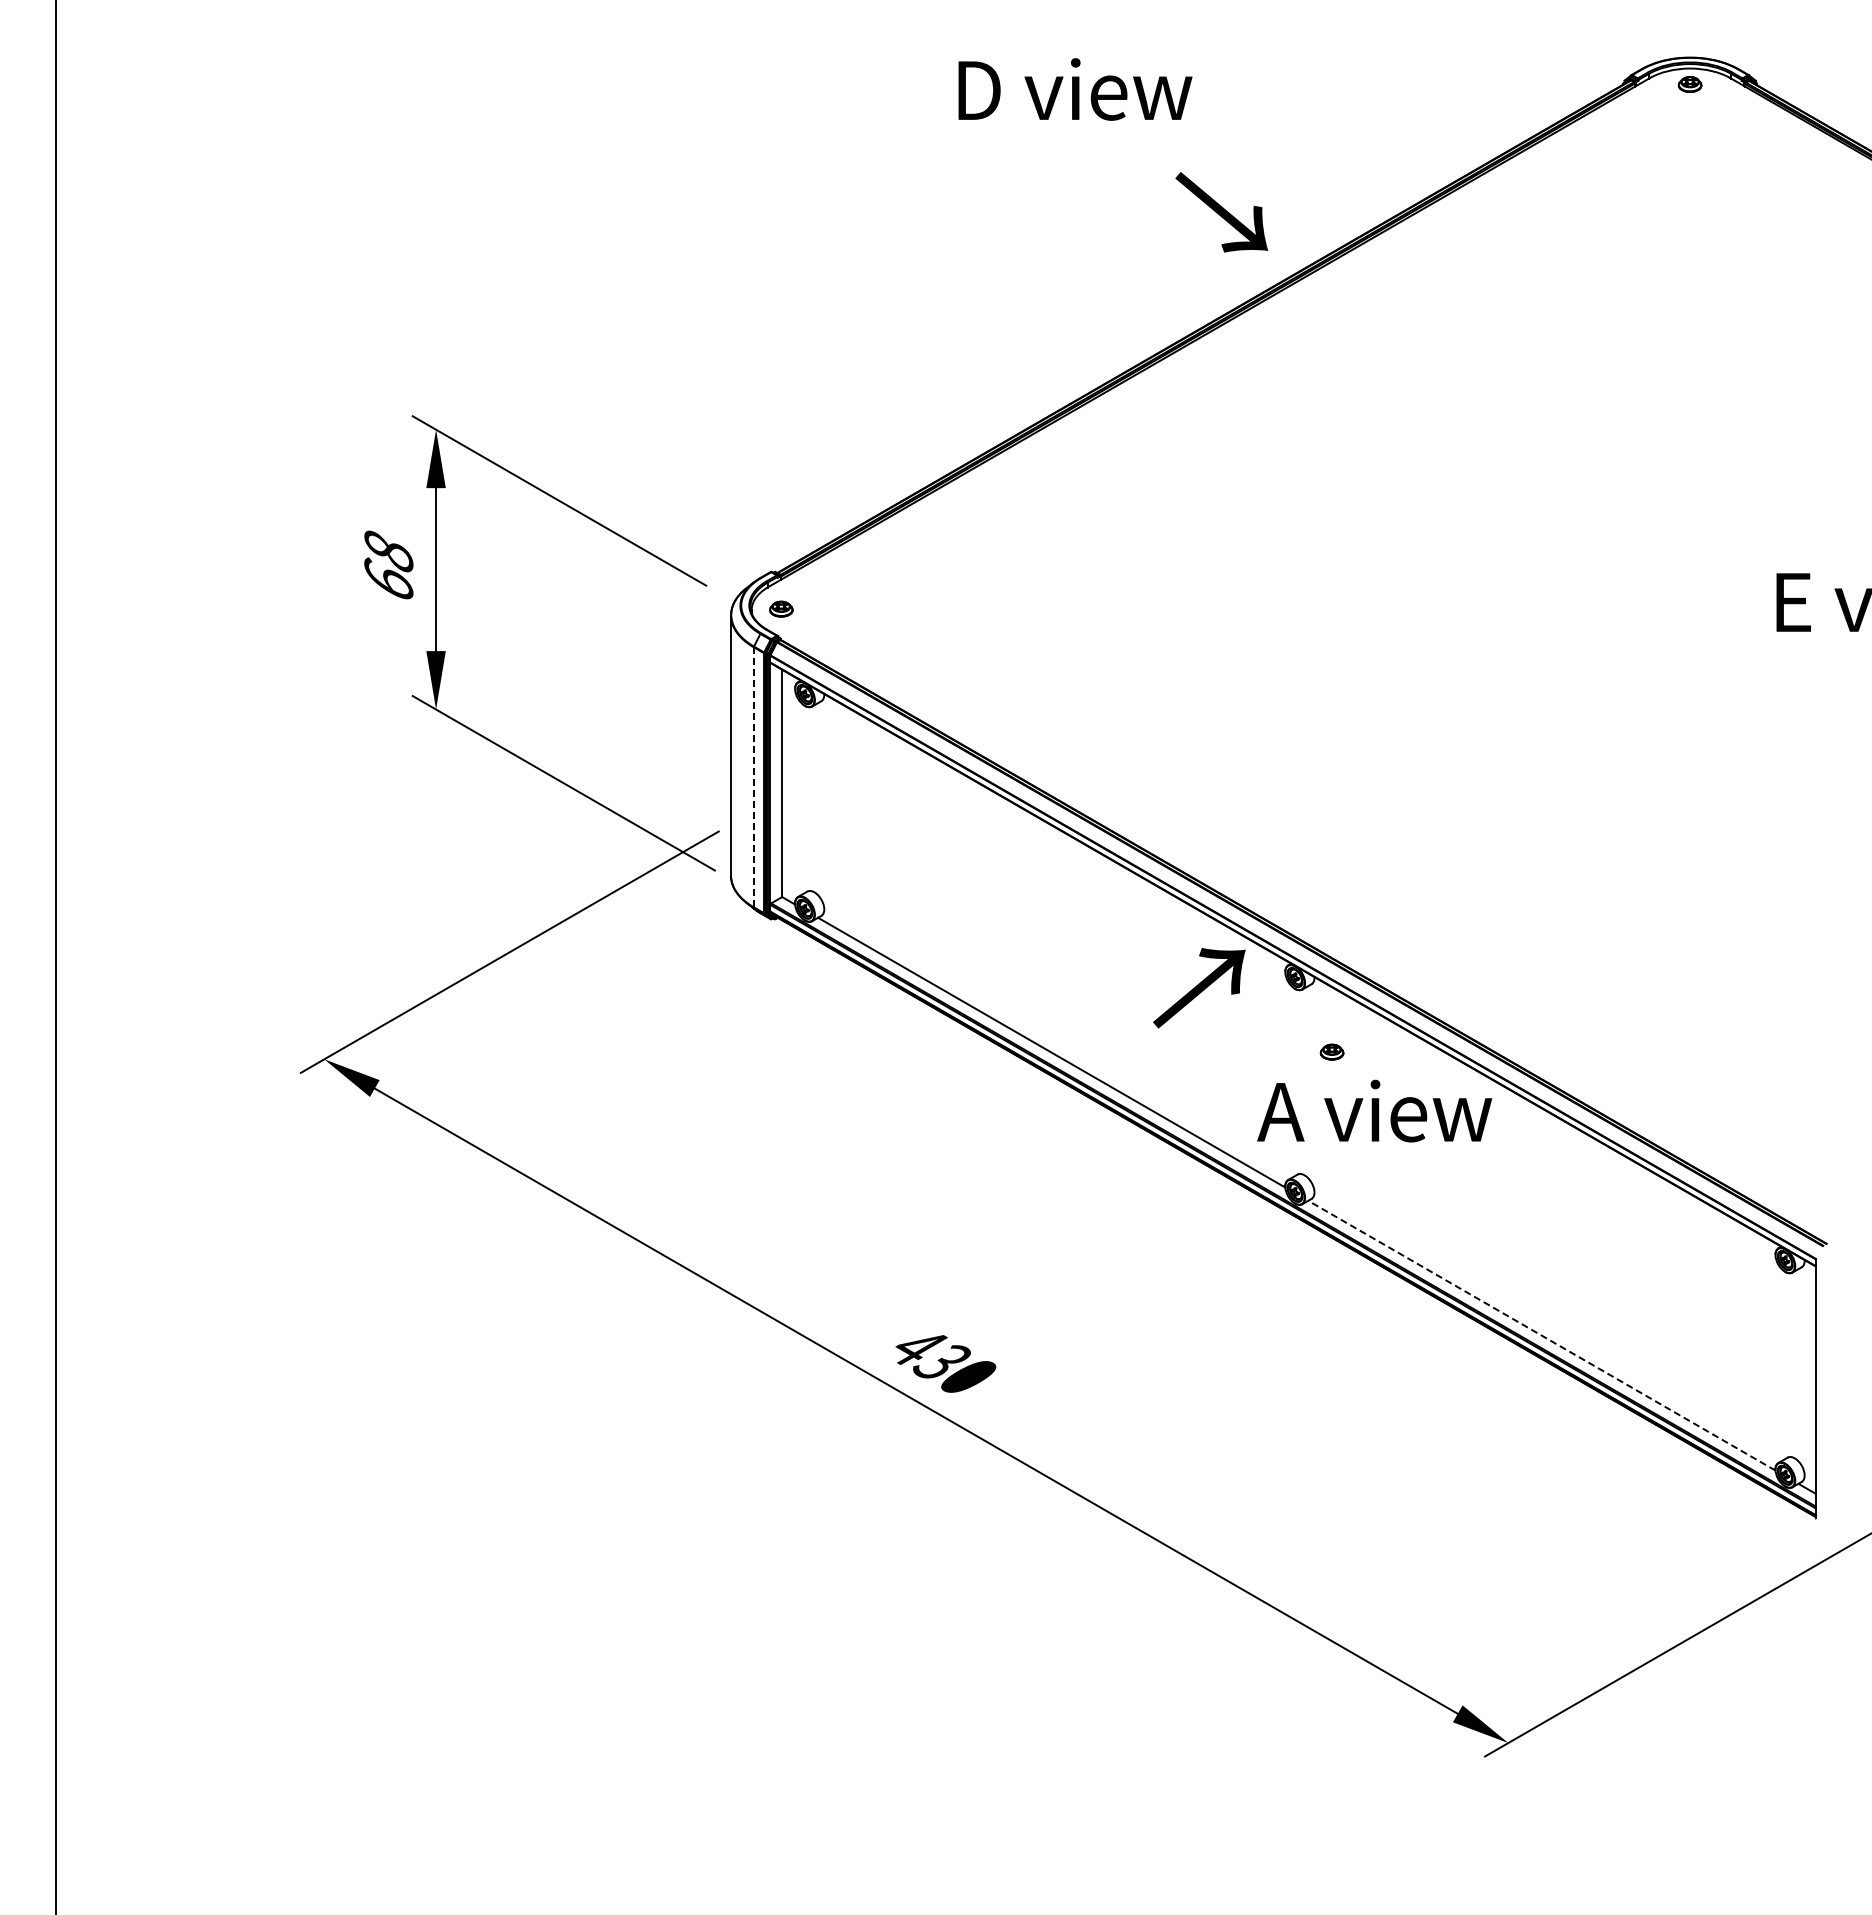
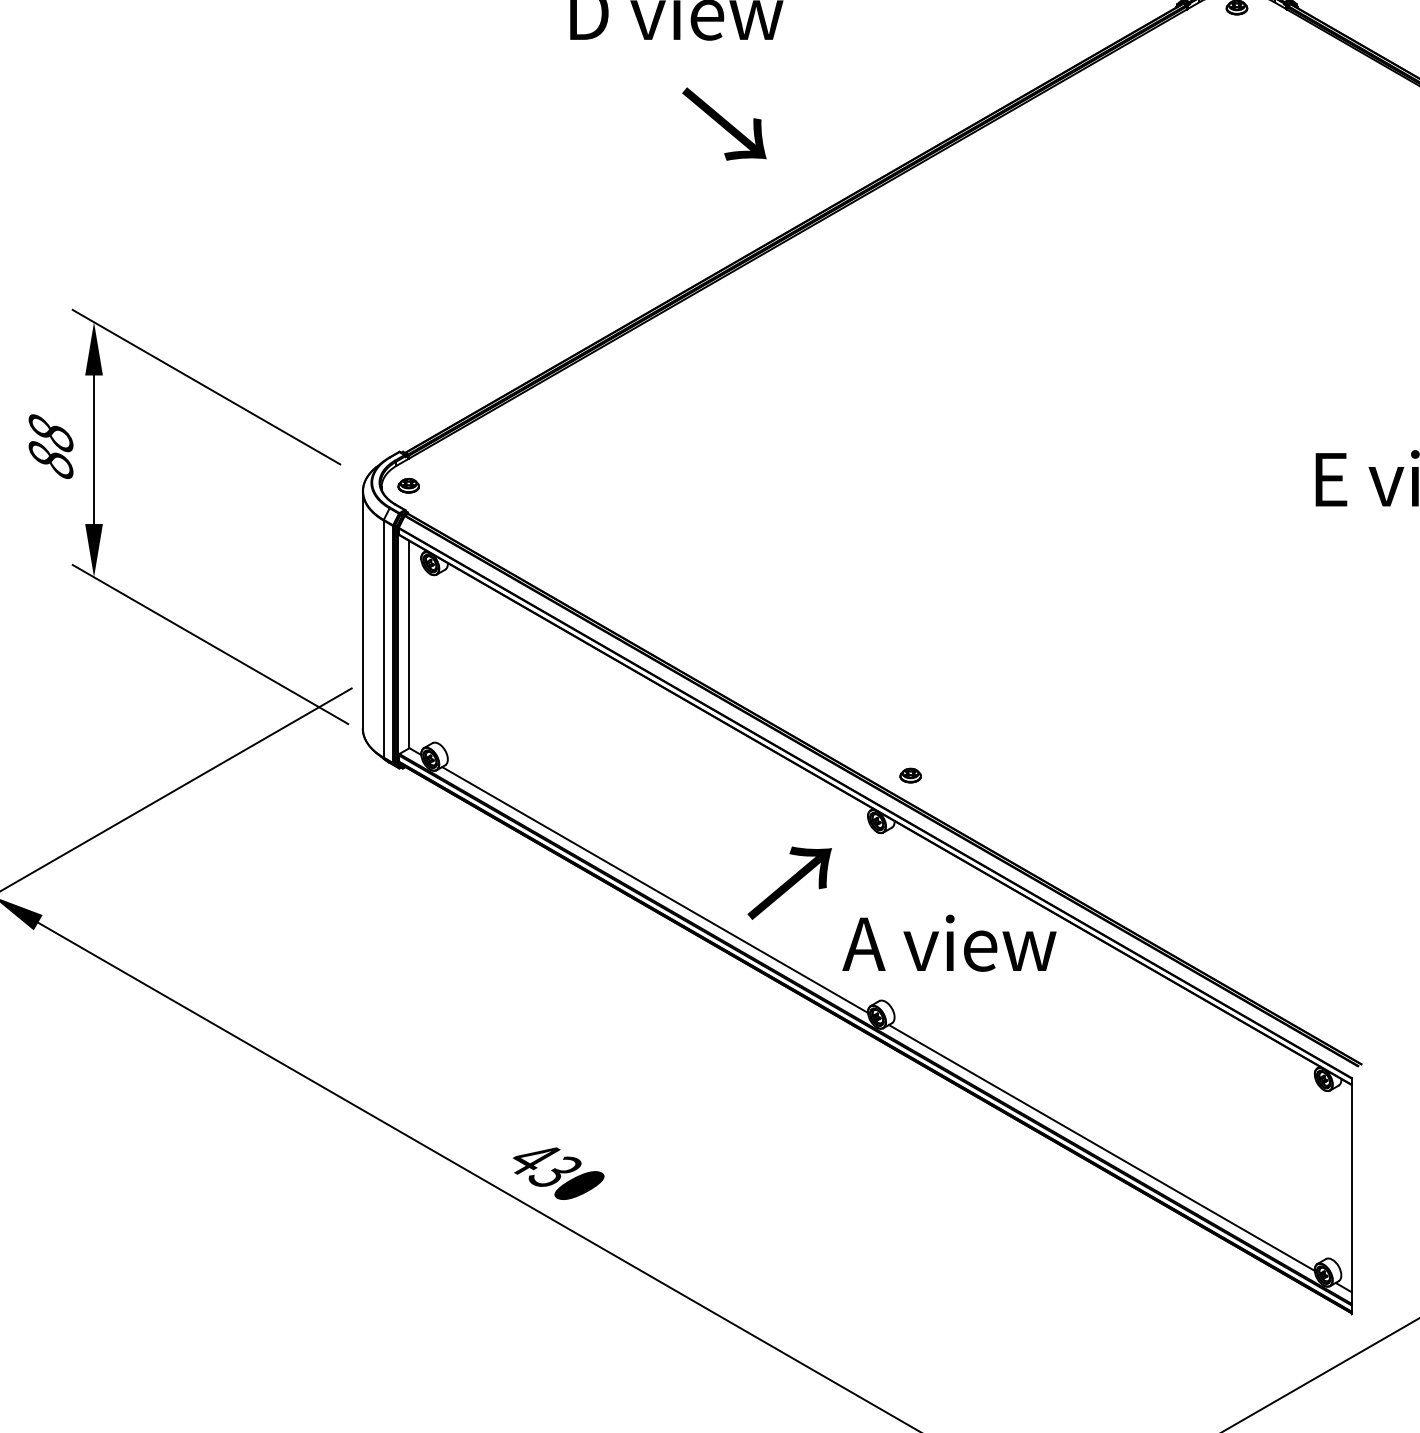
text: (1221, 212) -> (724, 124), moved
text: (388, 579) -> (50, 458), 68 -> 88
line: (753, 776) -> (383, 638), dashed -> solid
text: (1199, 988) -> (789, 883), moved
part: (1331, 1051) -> (910, 775), moved
line: (1541, 1335) -> (1101, 1147), dashed -> solid

